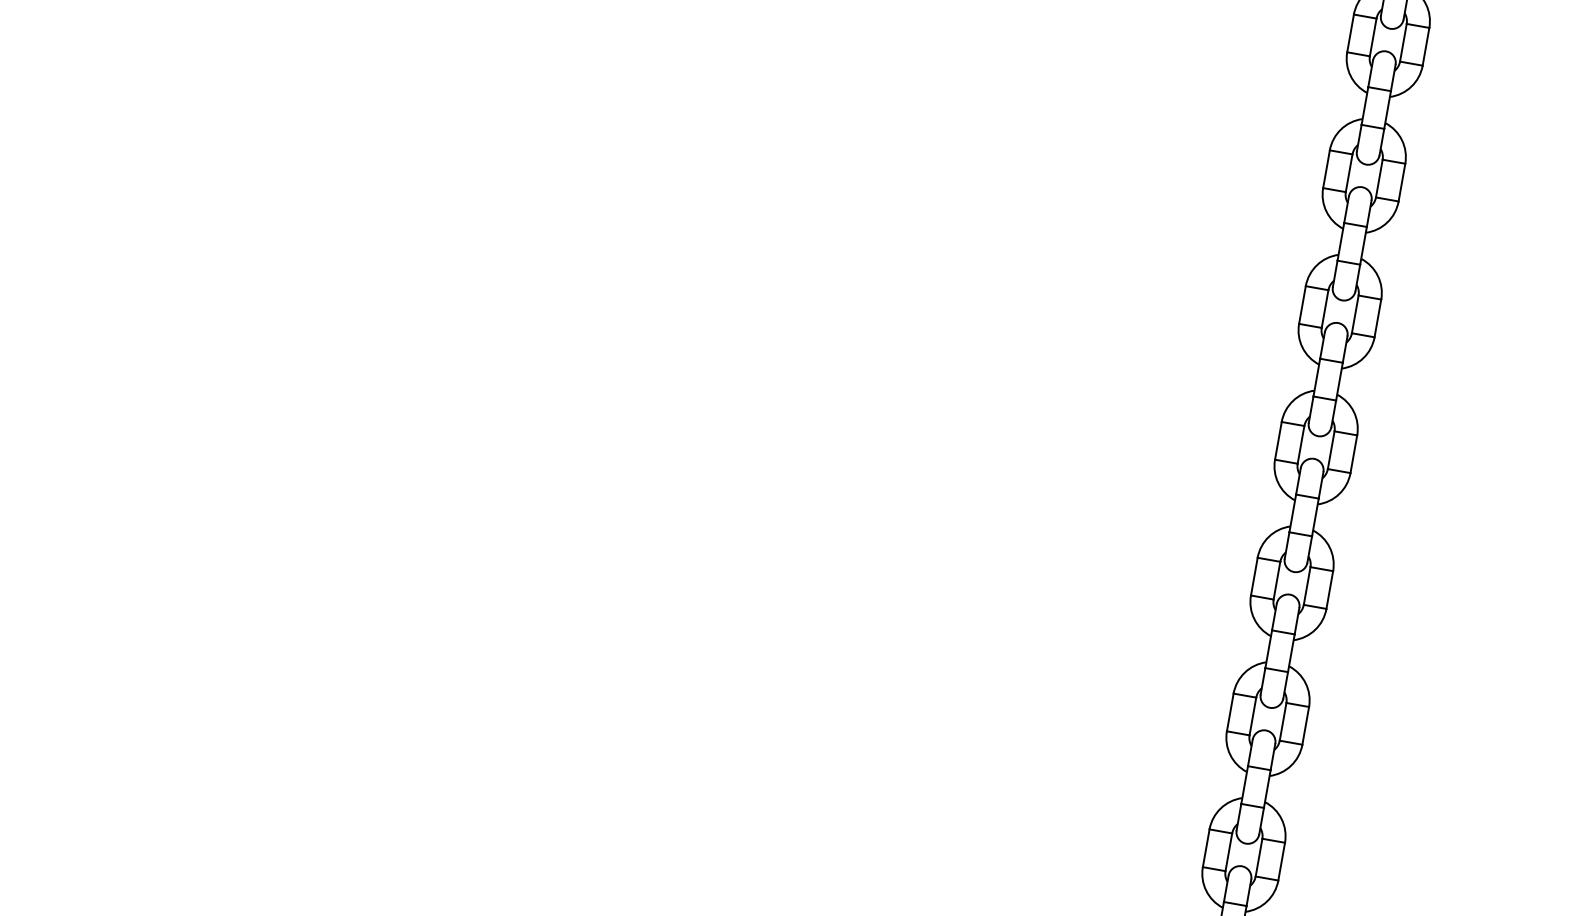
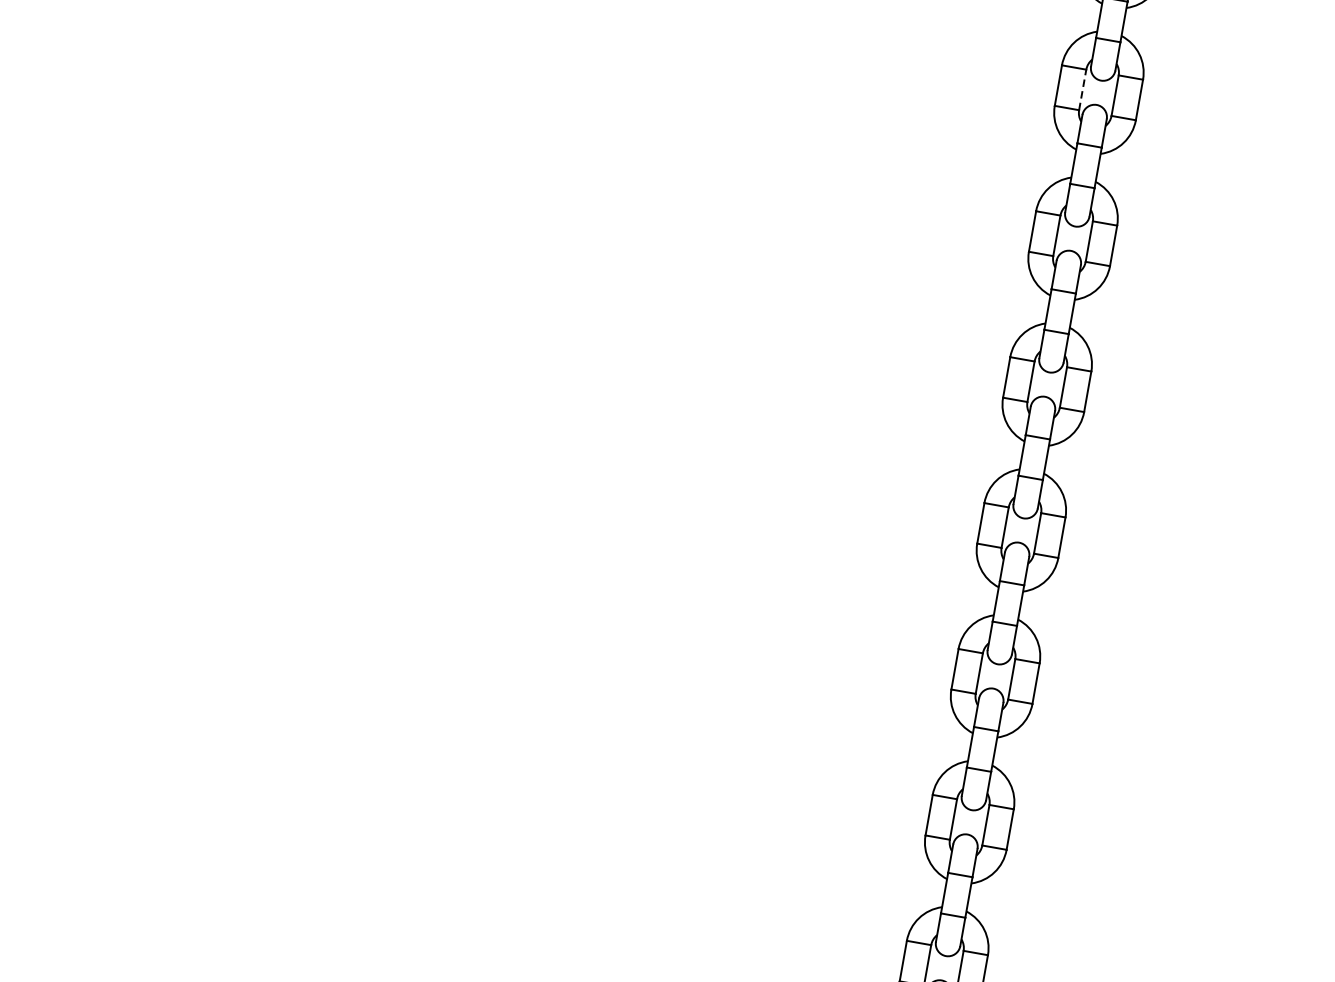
line: (1373, 36) -> (1083, 88), solid -> dashed

